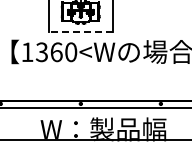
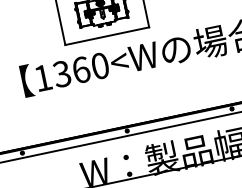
line: (80, 31) -> (106, 36), dashed -> solid

